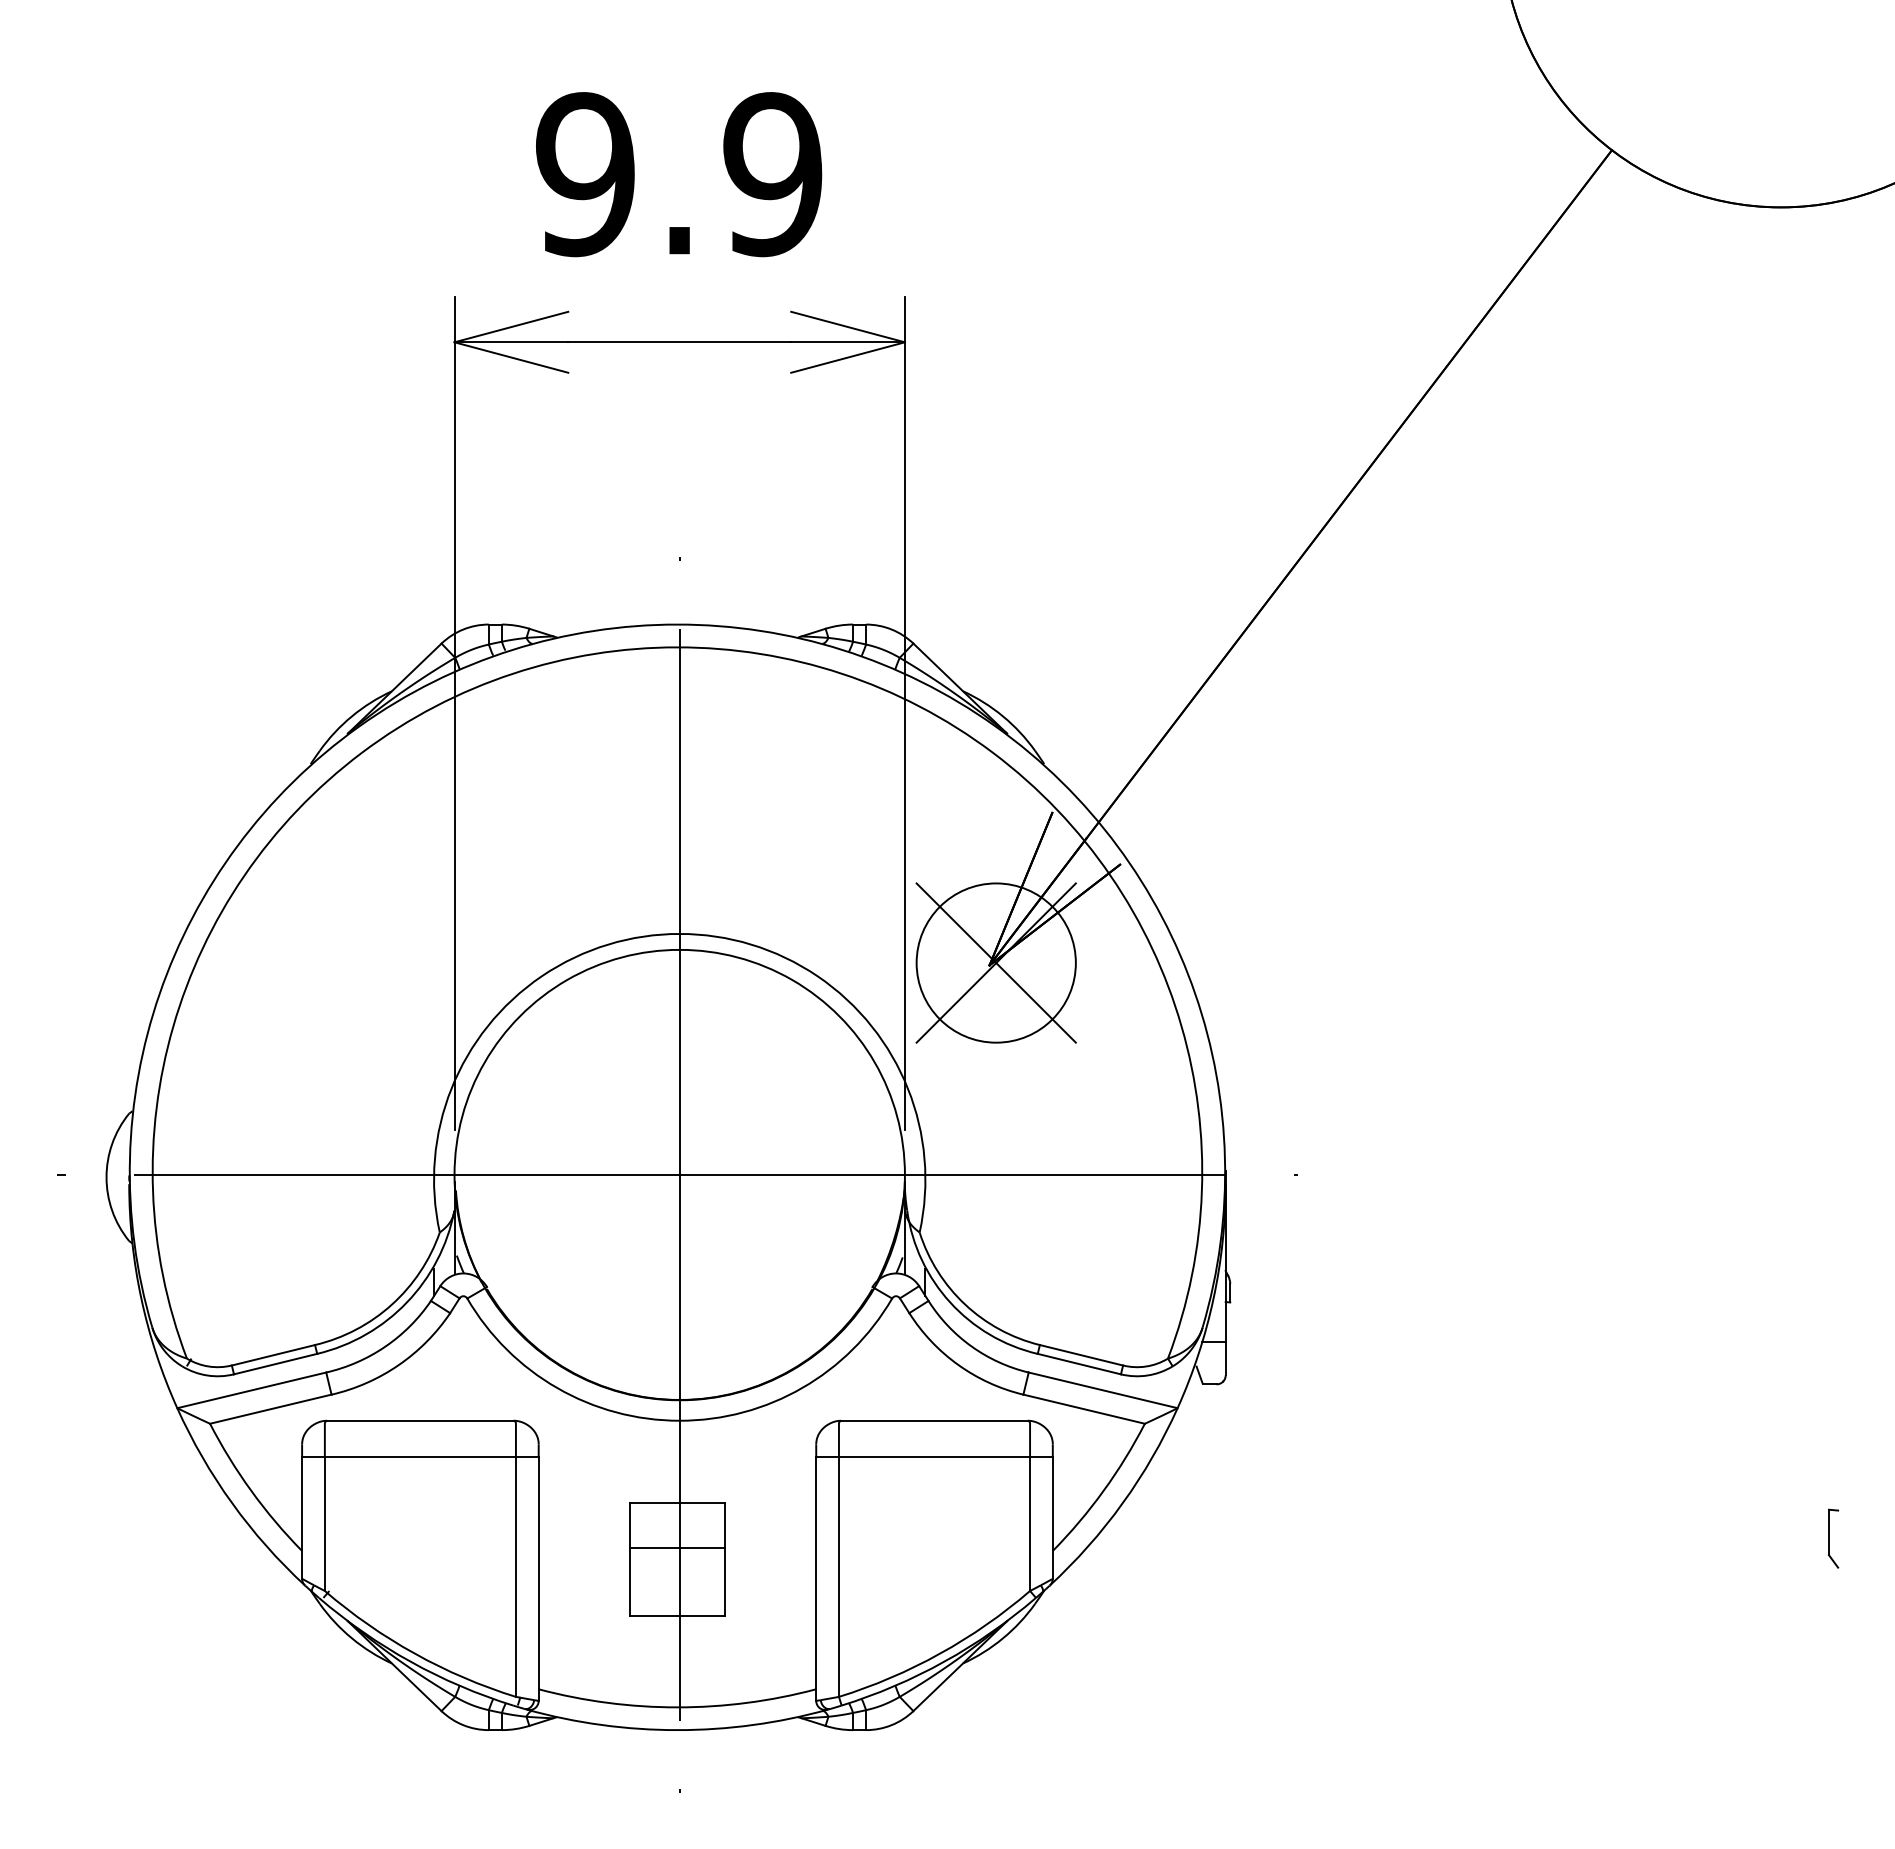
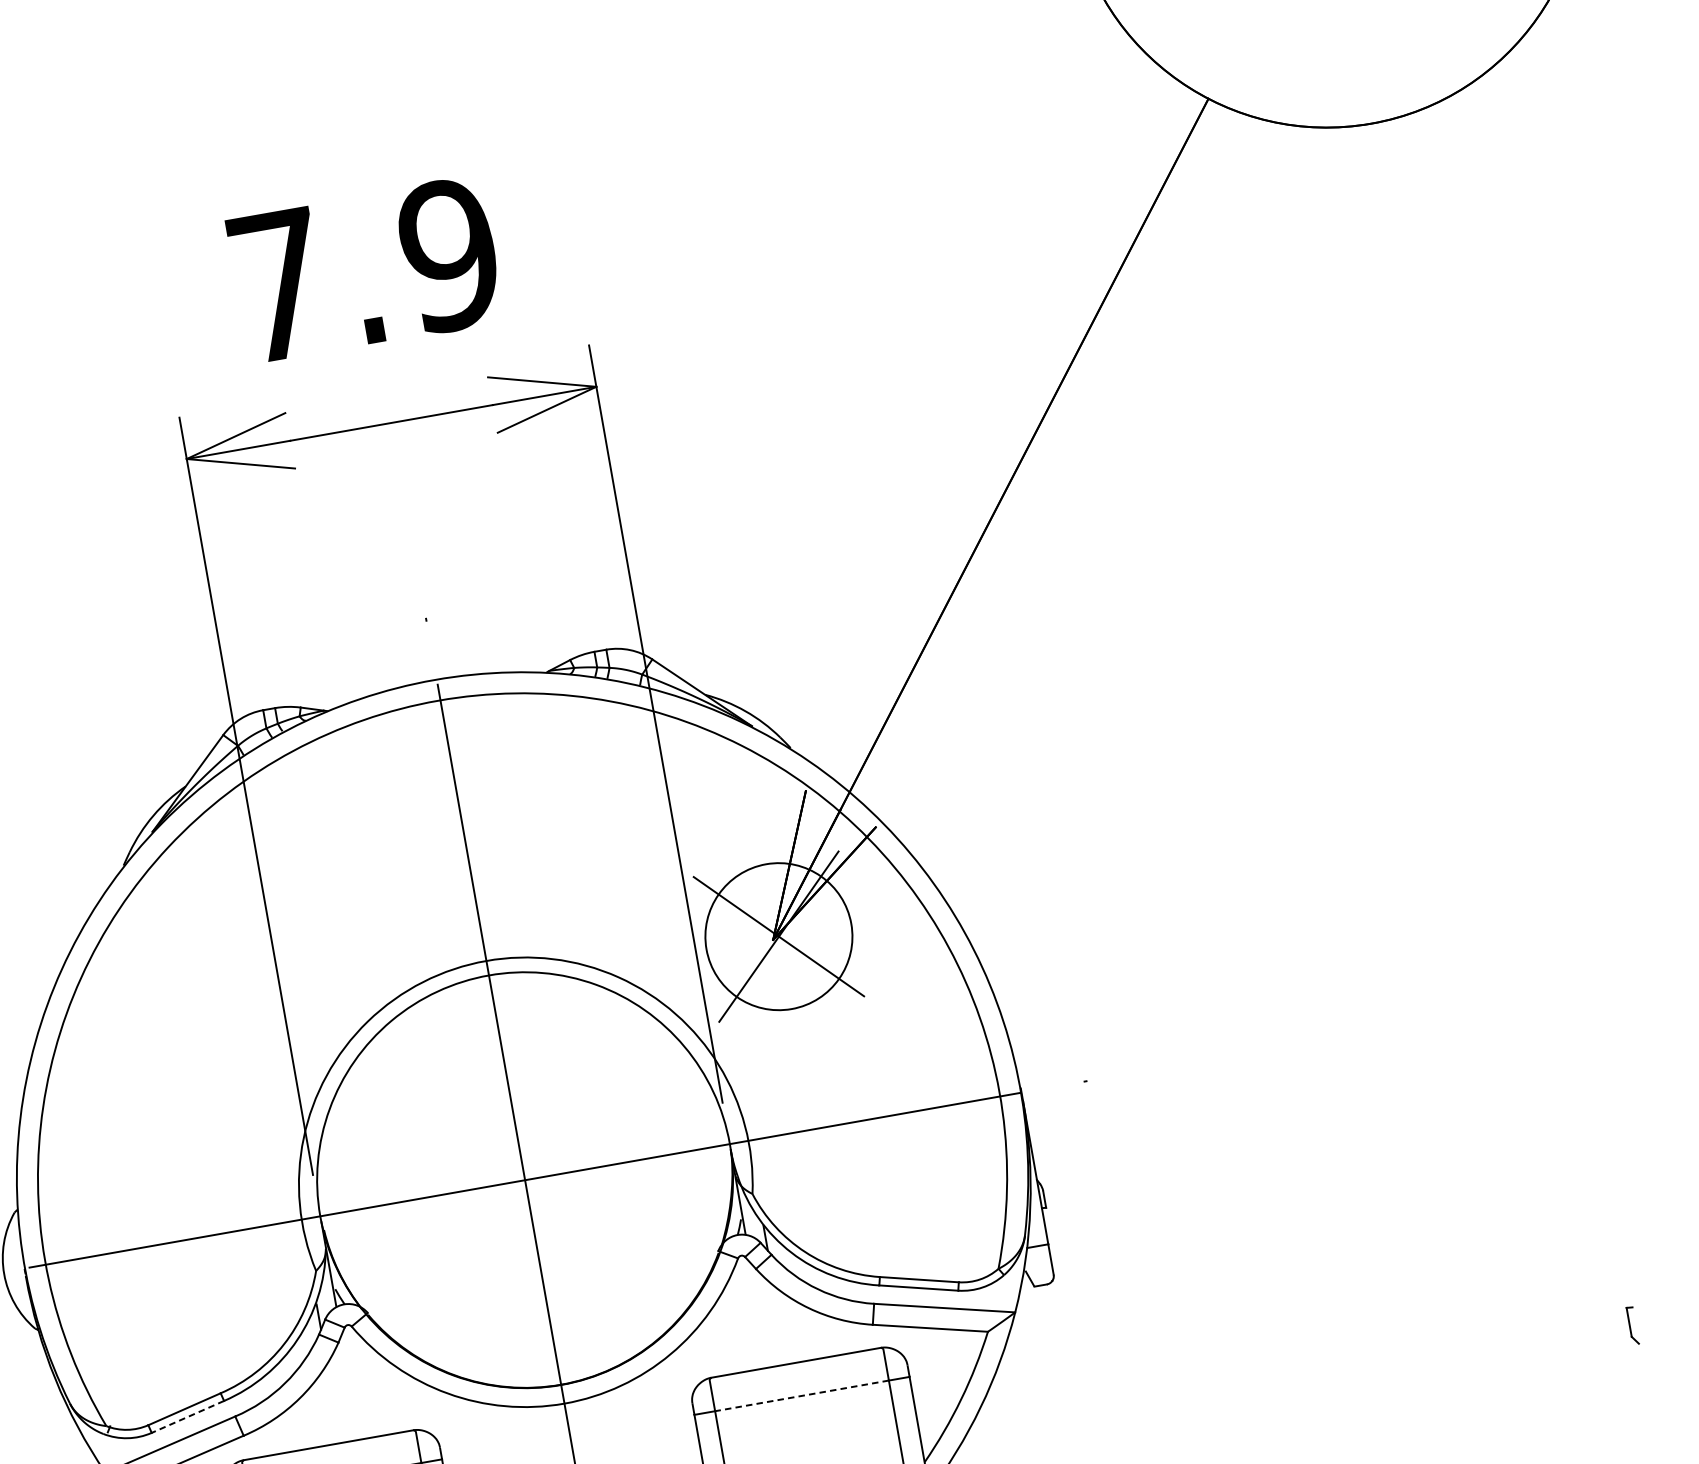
text: (585, 174) -> (278, 285), 9.9 -> 7.9
line: (275, 1364) -> (187, 1417), solid -> dashed
line: (934, 1457) -> (802, 1396), solid -> dashed
part: (1833, 1538) -> (1632, 1325), size x0.7

